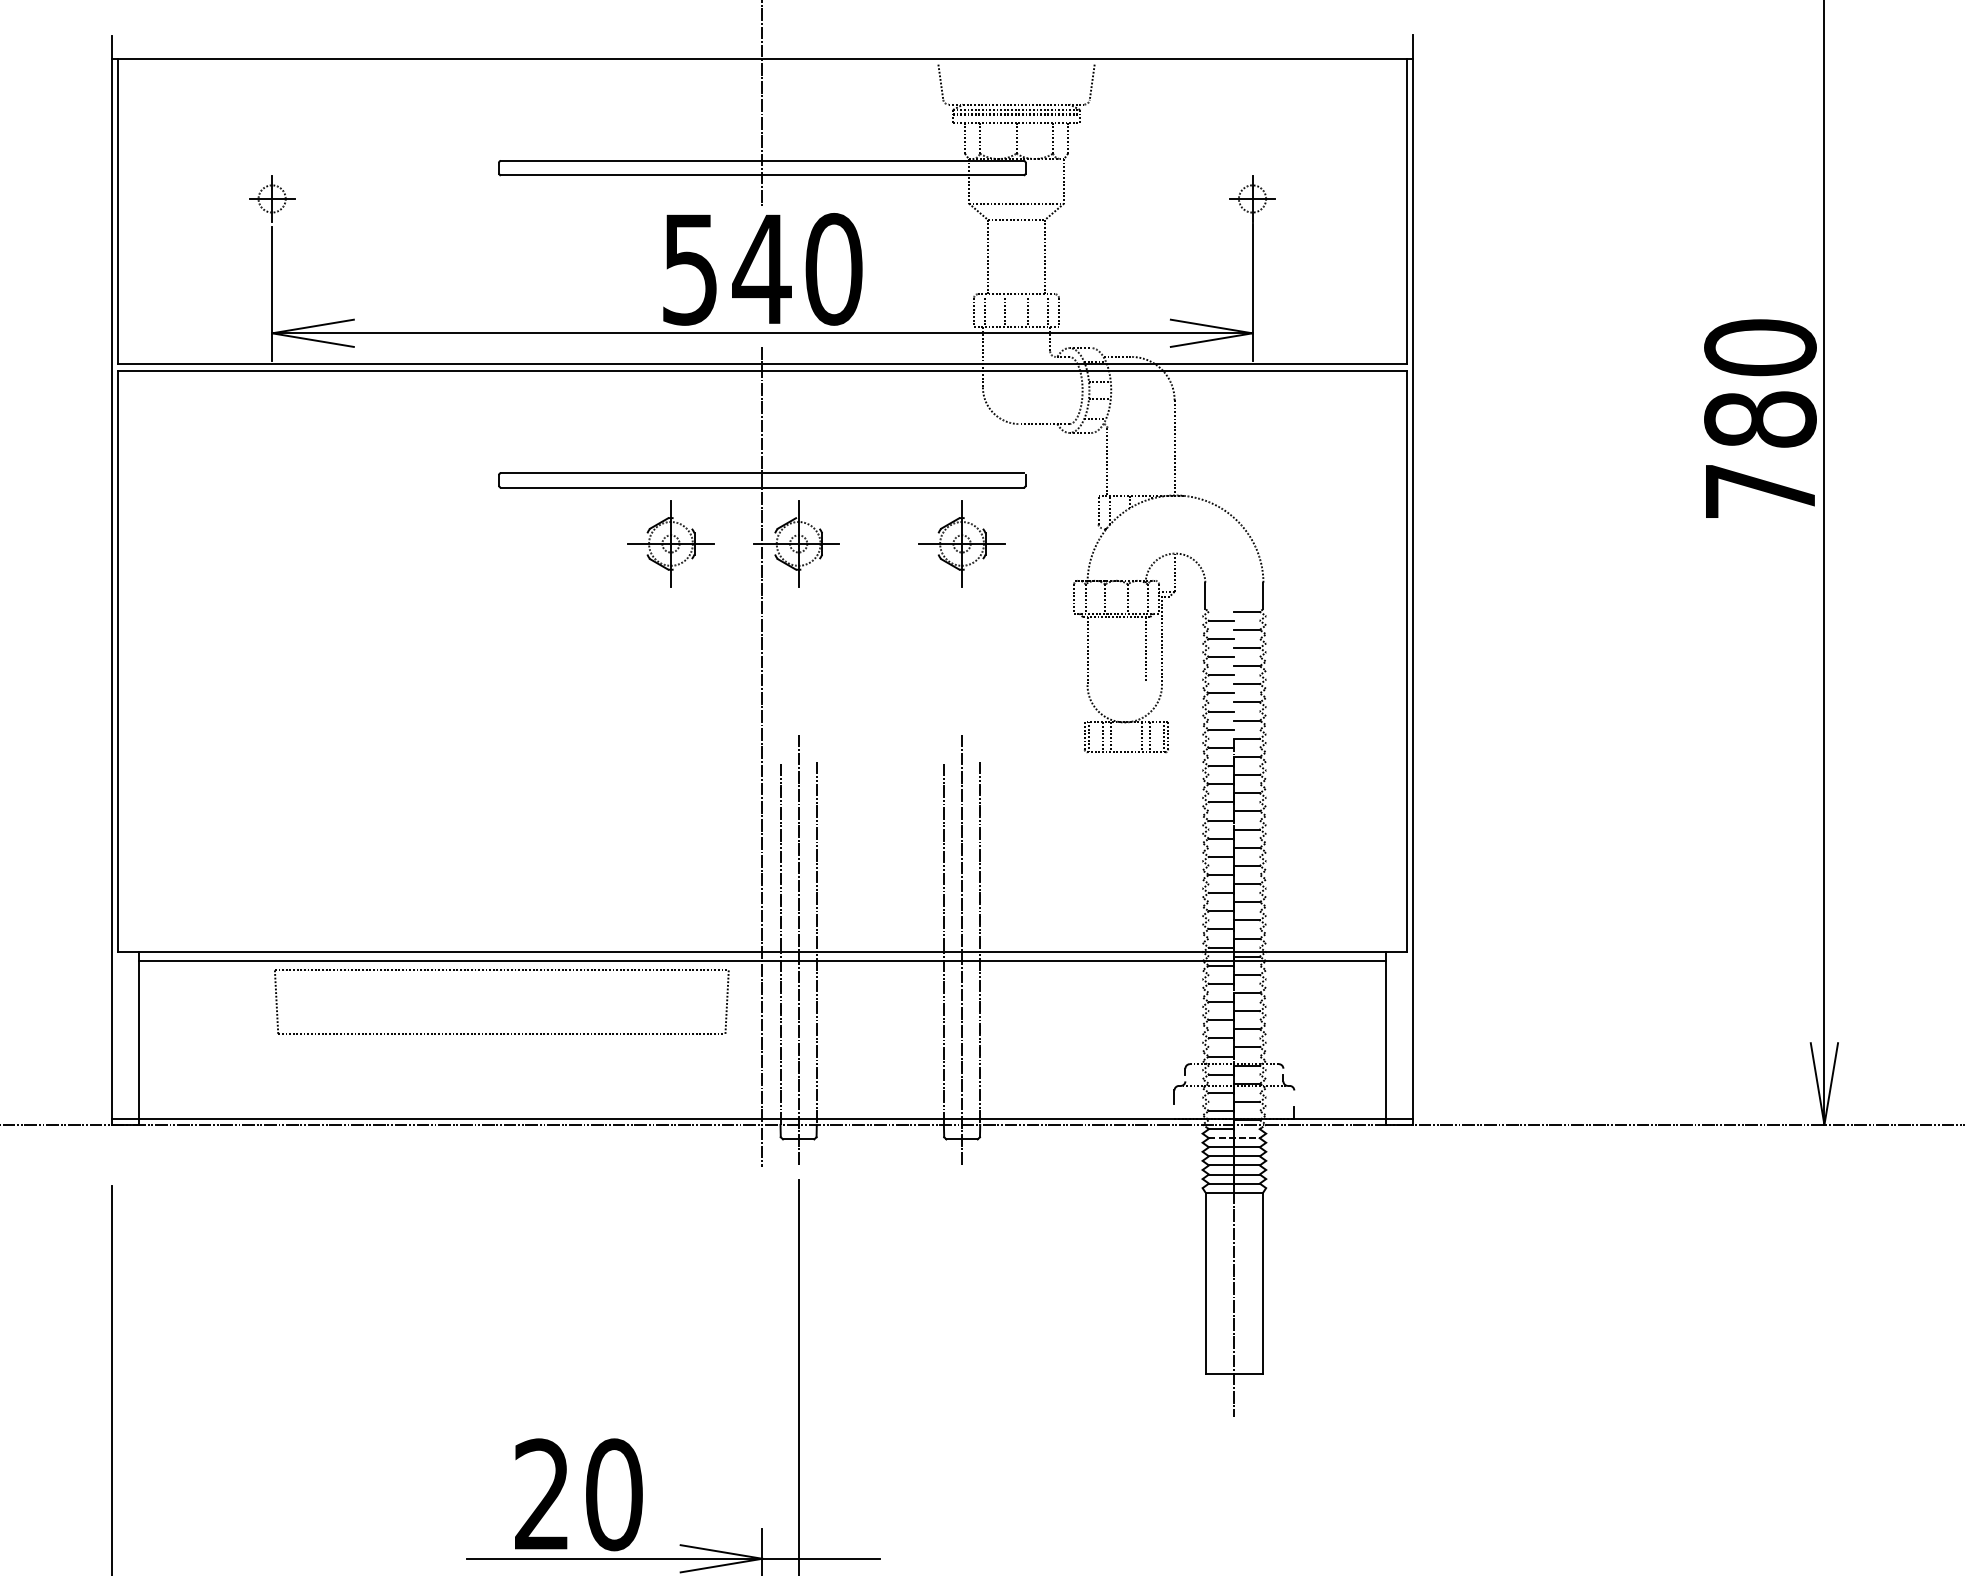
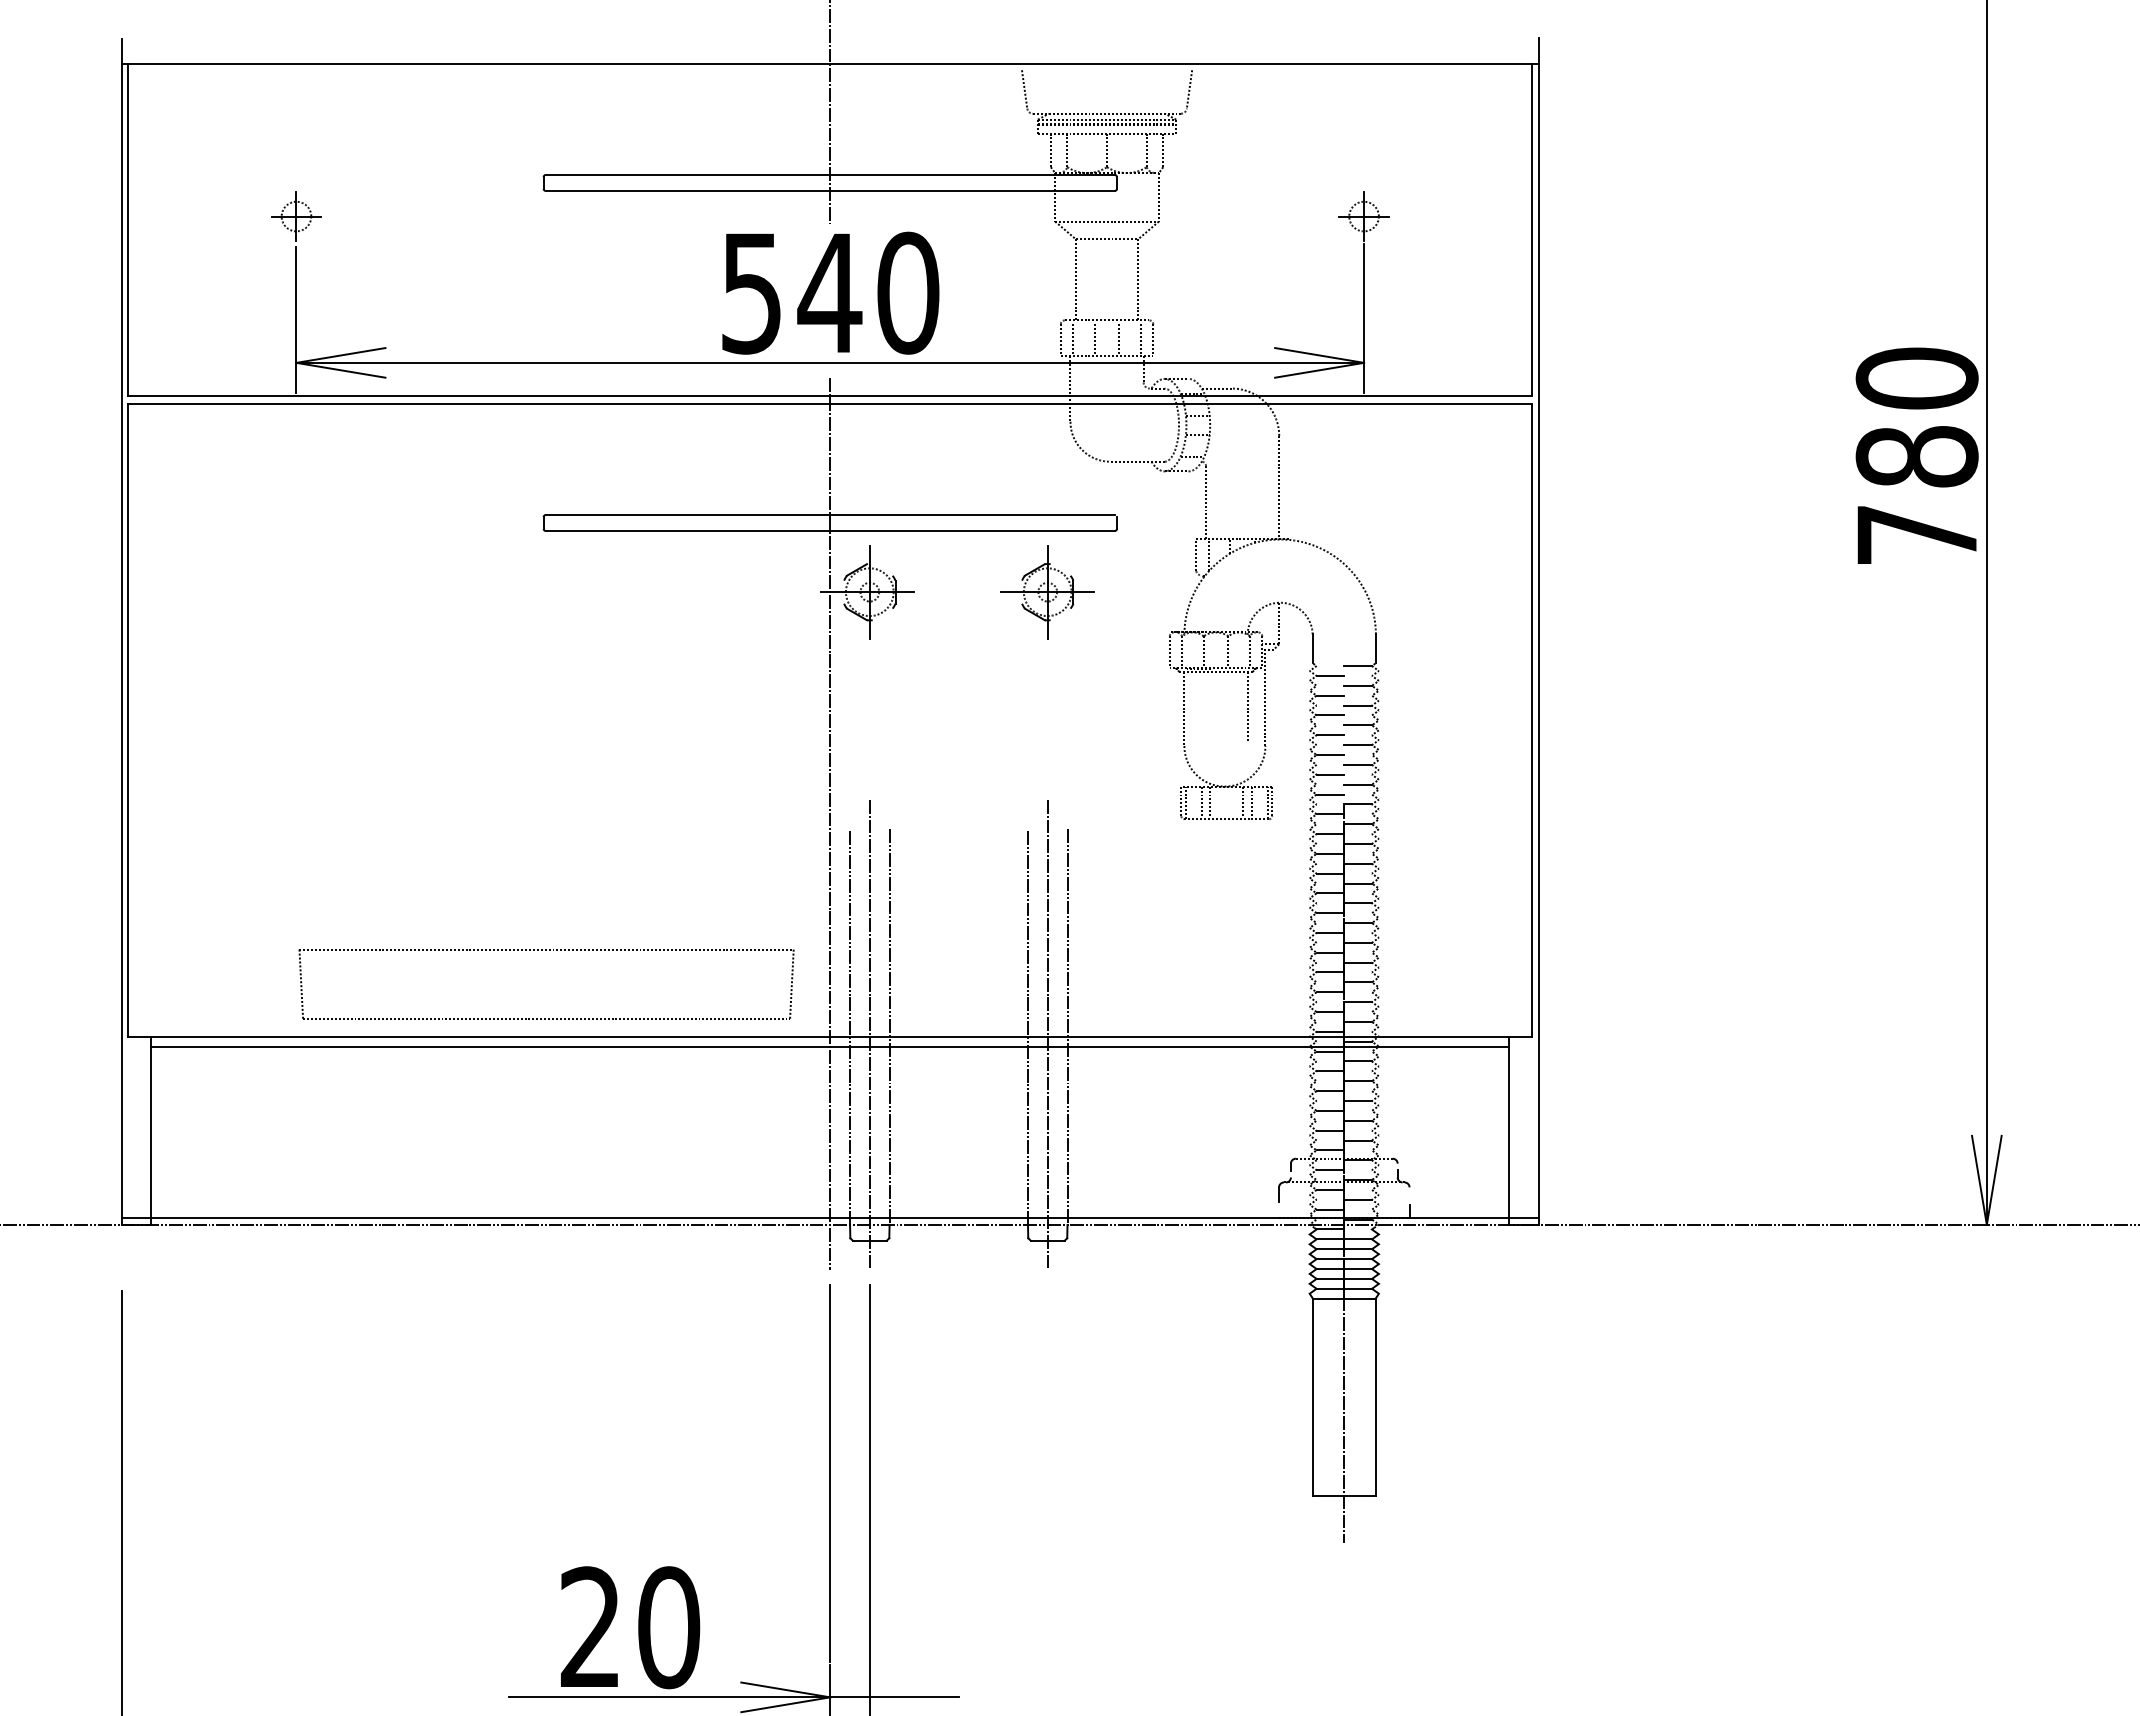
part: (670, 544) -> (730, 592), removed
part: (501, 971) -> (546, 950), moved
line: (1234, 1138) -> (1344, 1239), dashed -> solid
line: (762, 1353) -> (830, 1473), added

